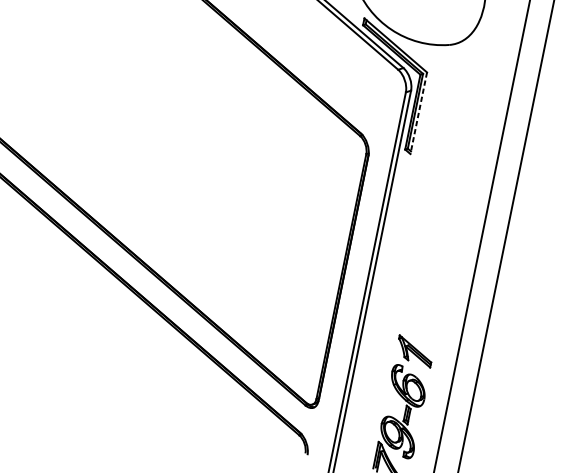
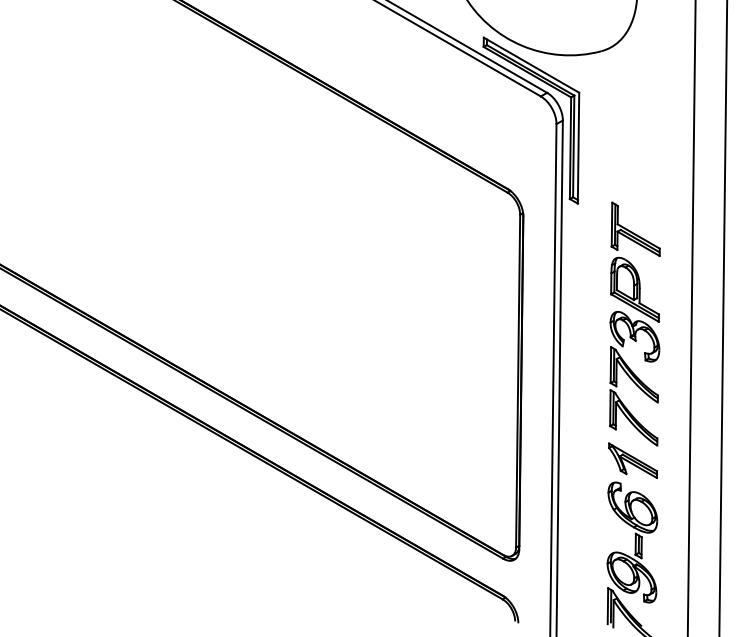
line: (418, 113) -> (578, 148), dashed -> solid
part: (435, 250) -> (634, 323), added

